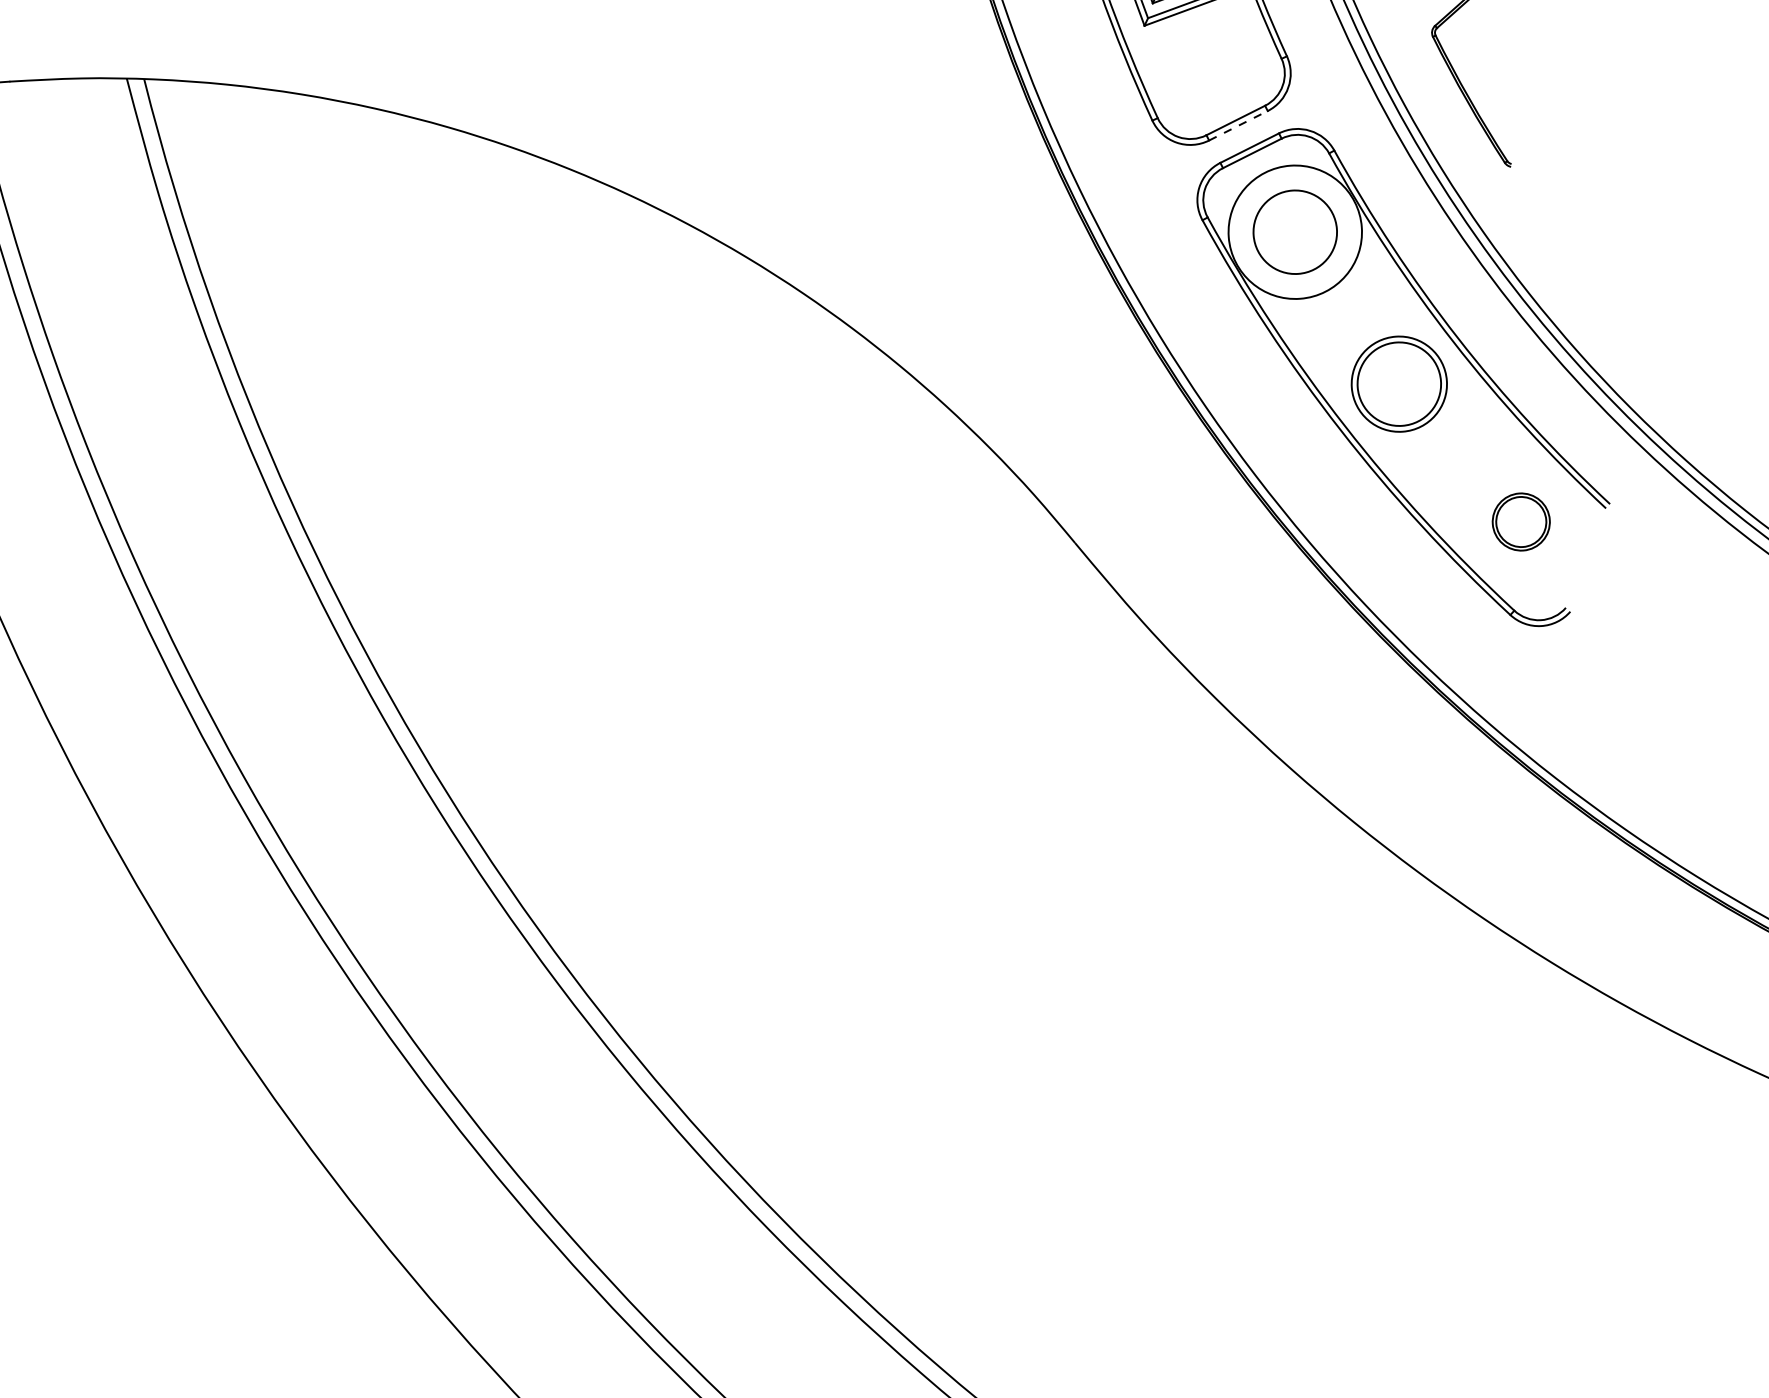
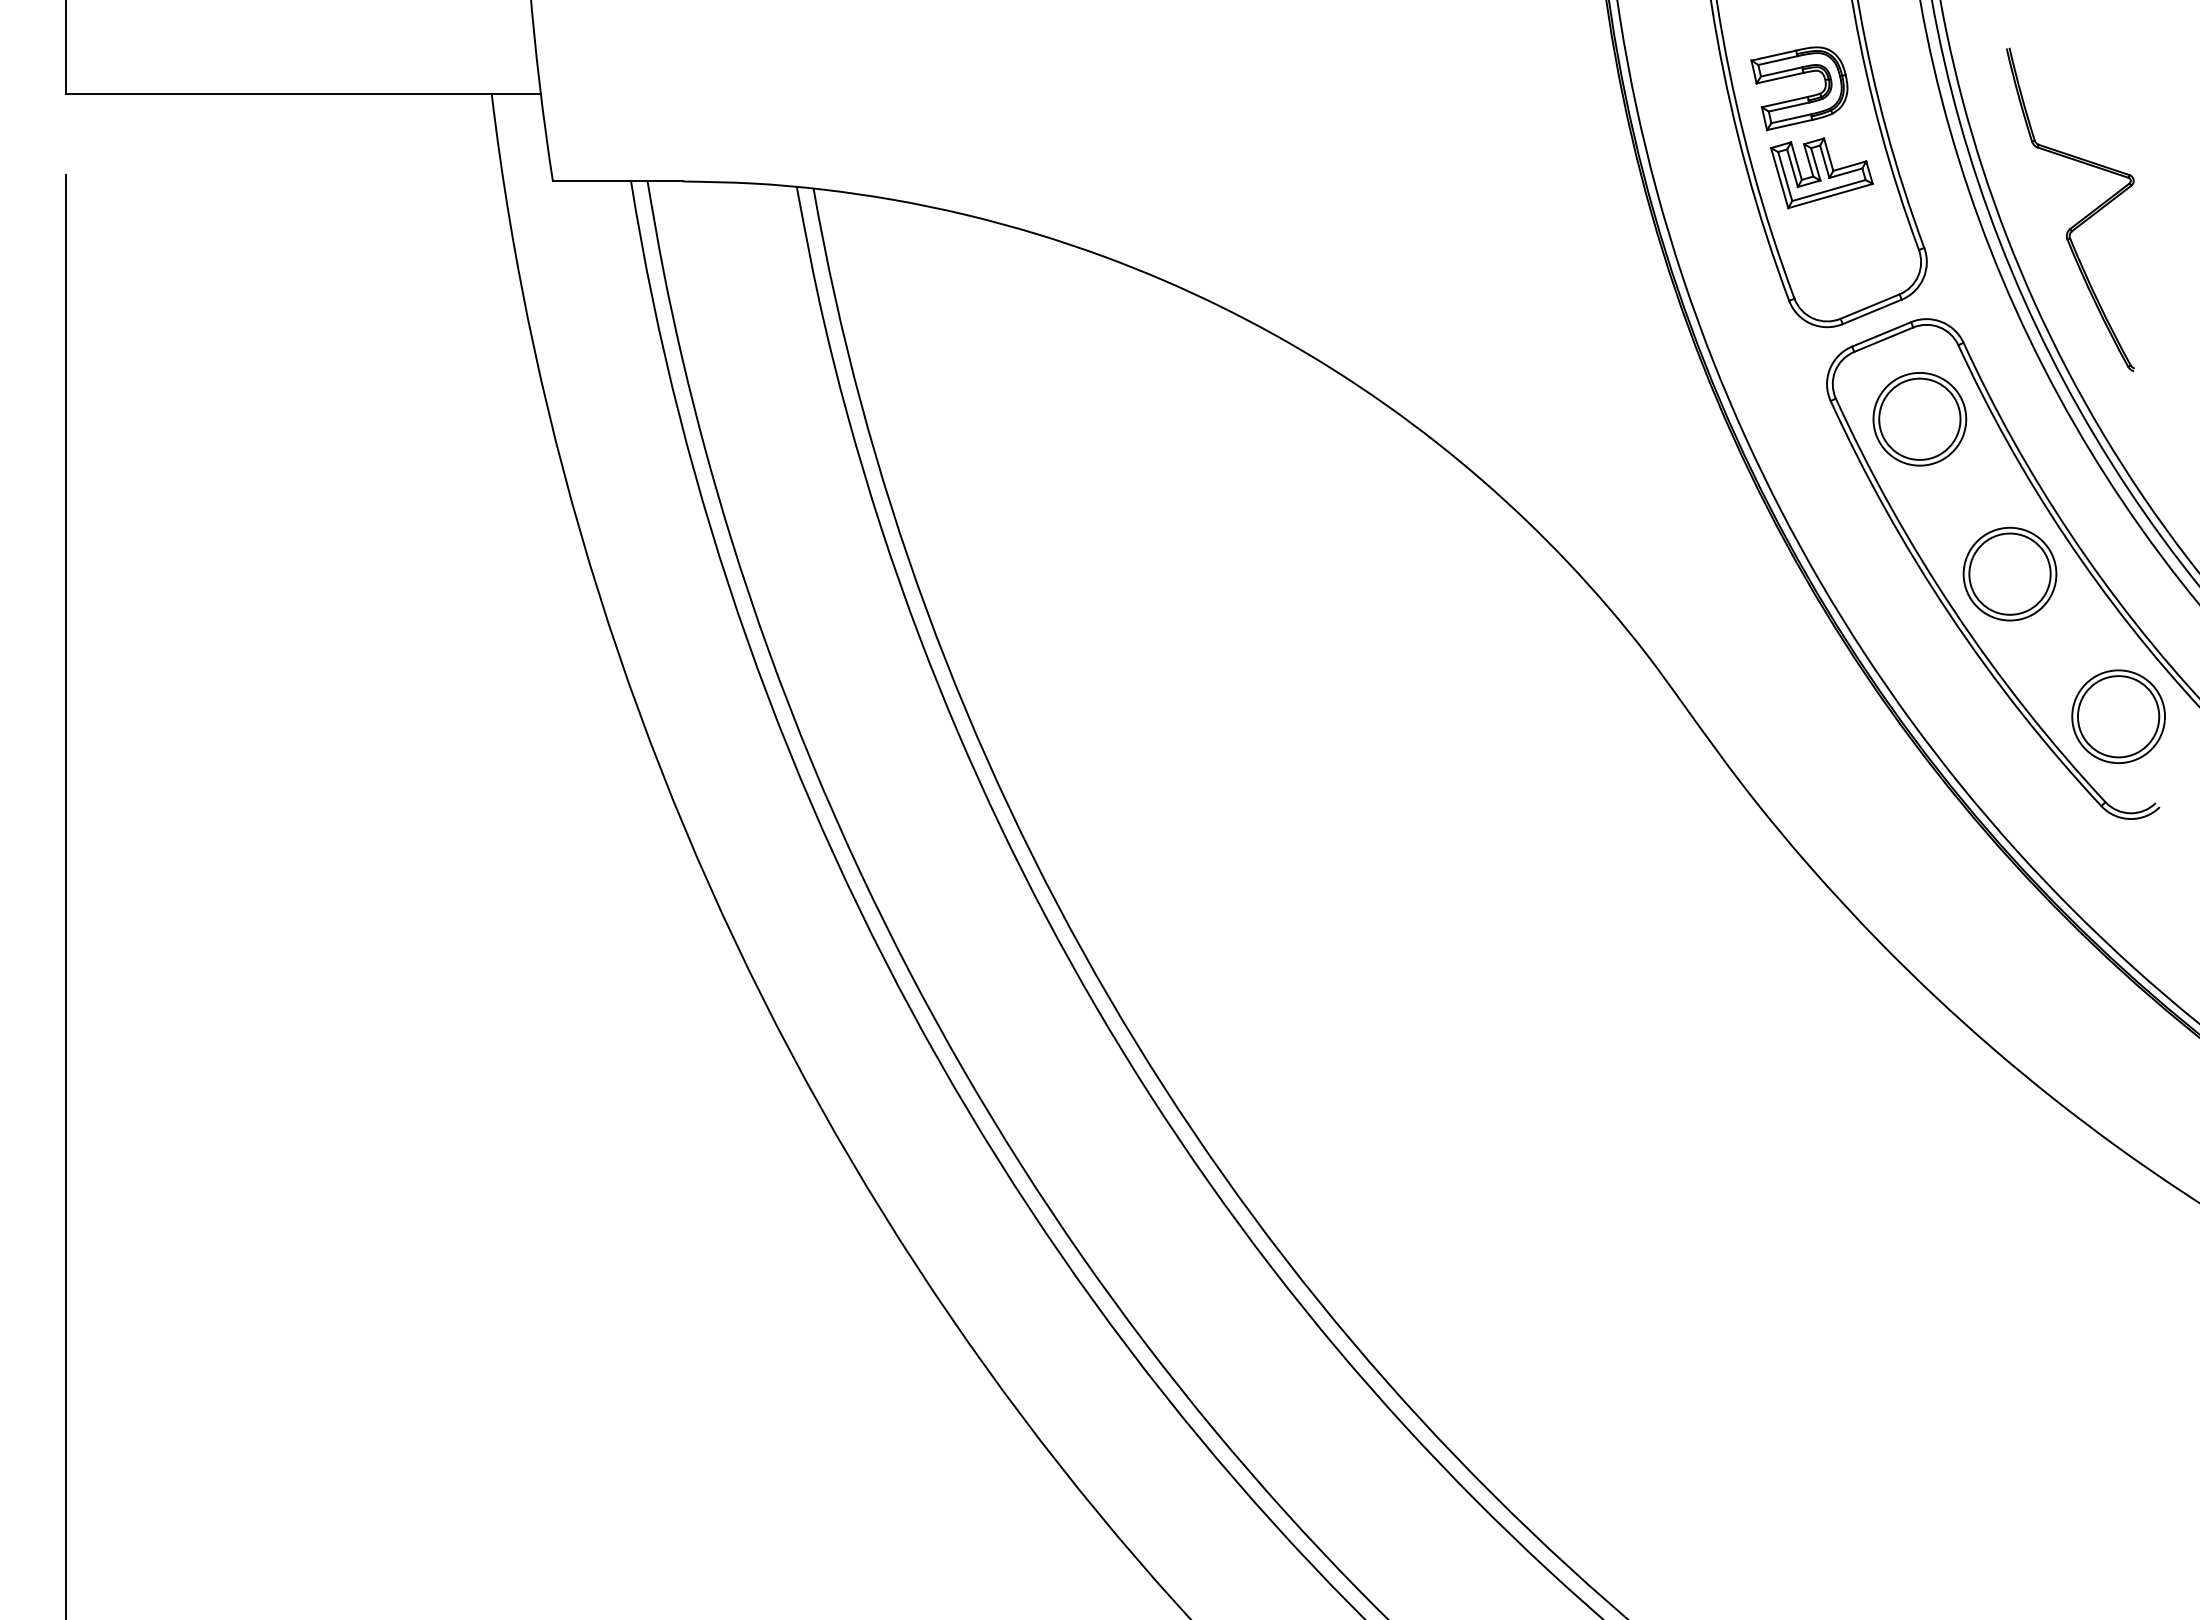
line: (1238, 125) -> (1872, 311), dashed -> solid
circle: (1294, 231) -> (1919, 418), size x0.71
part: (1521, 521) -> (2118, 716), size x1.67

